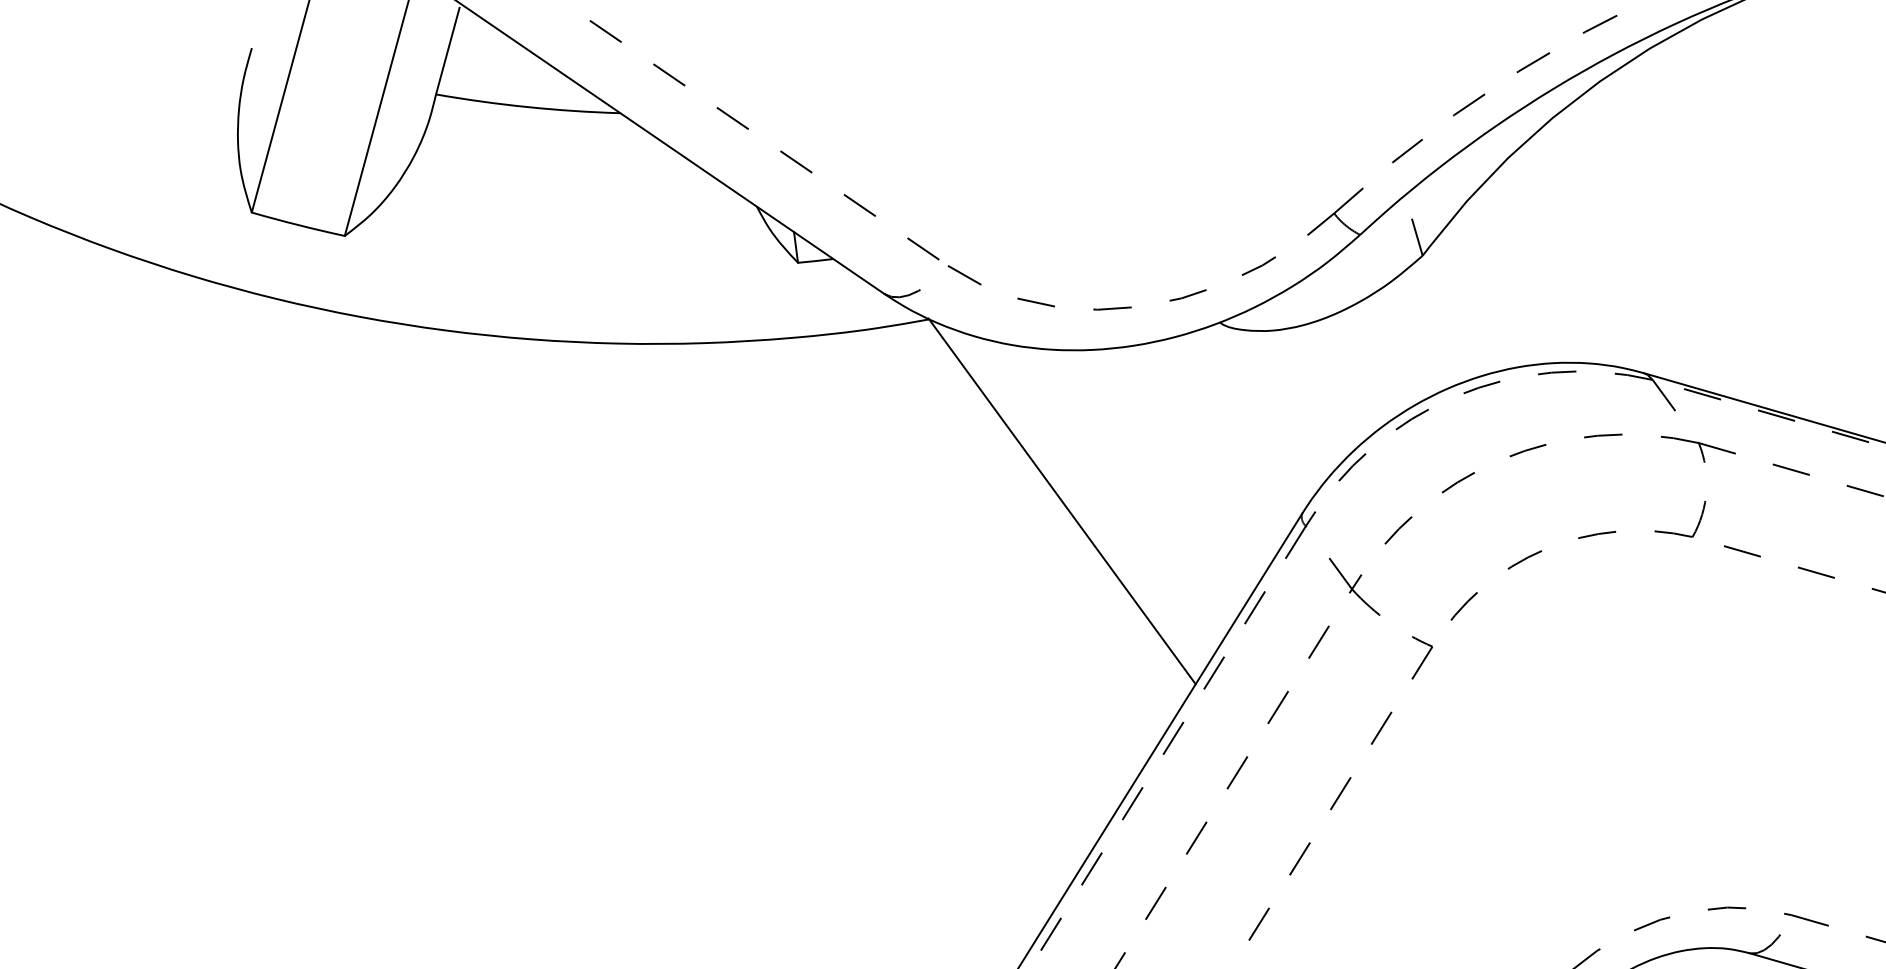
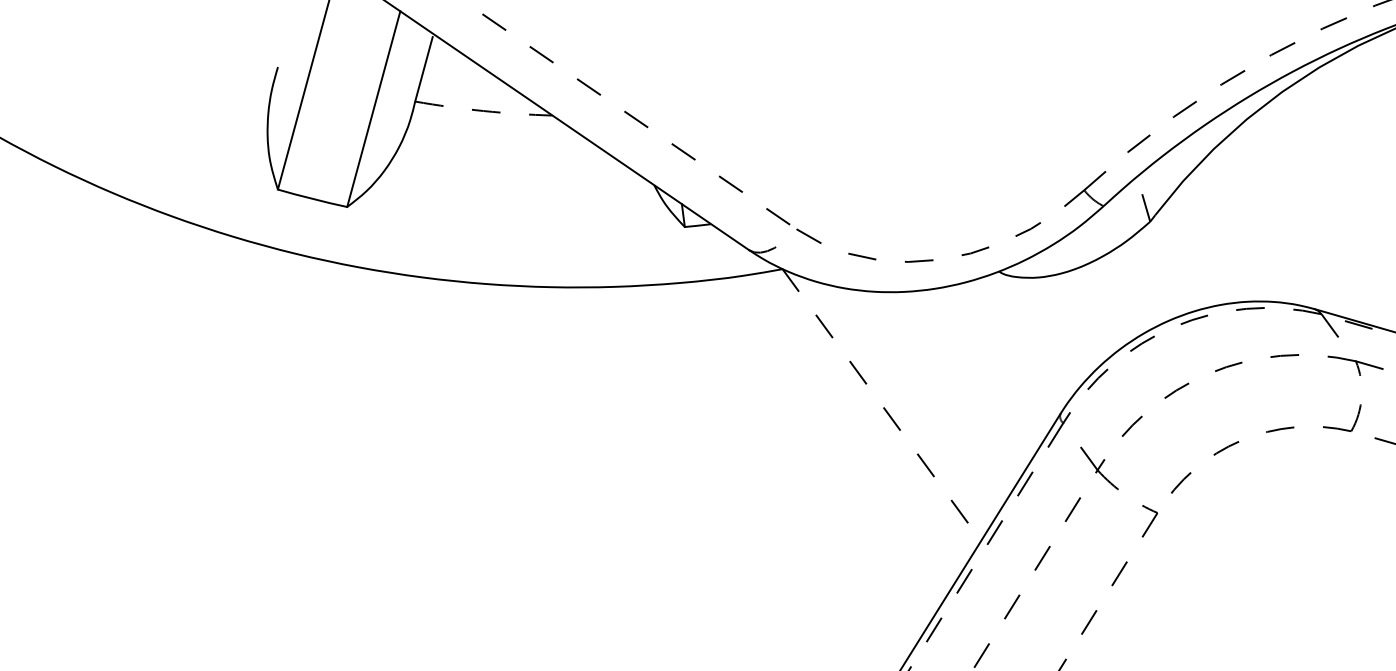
arc: (527, 107) -> (483, 111), solid -> dashed
line: (1062, 501) -> (881, 404), solid -> dashed

